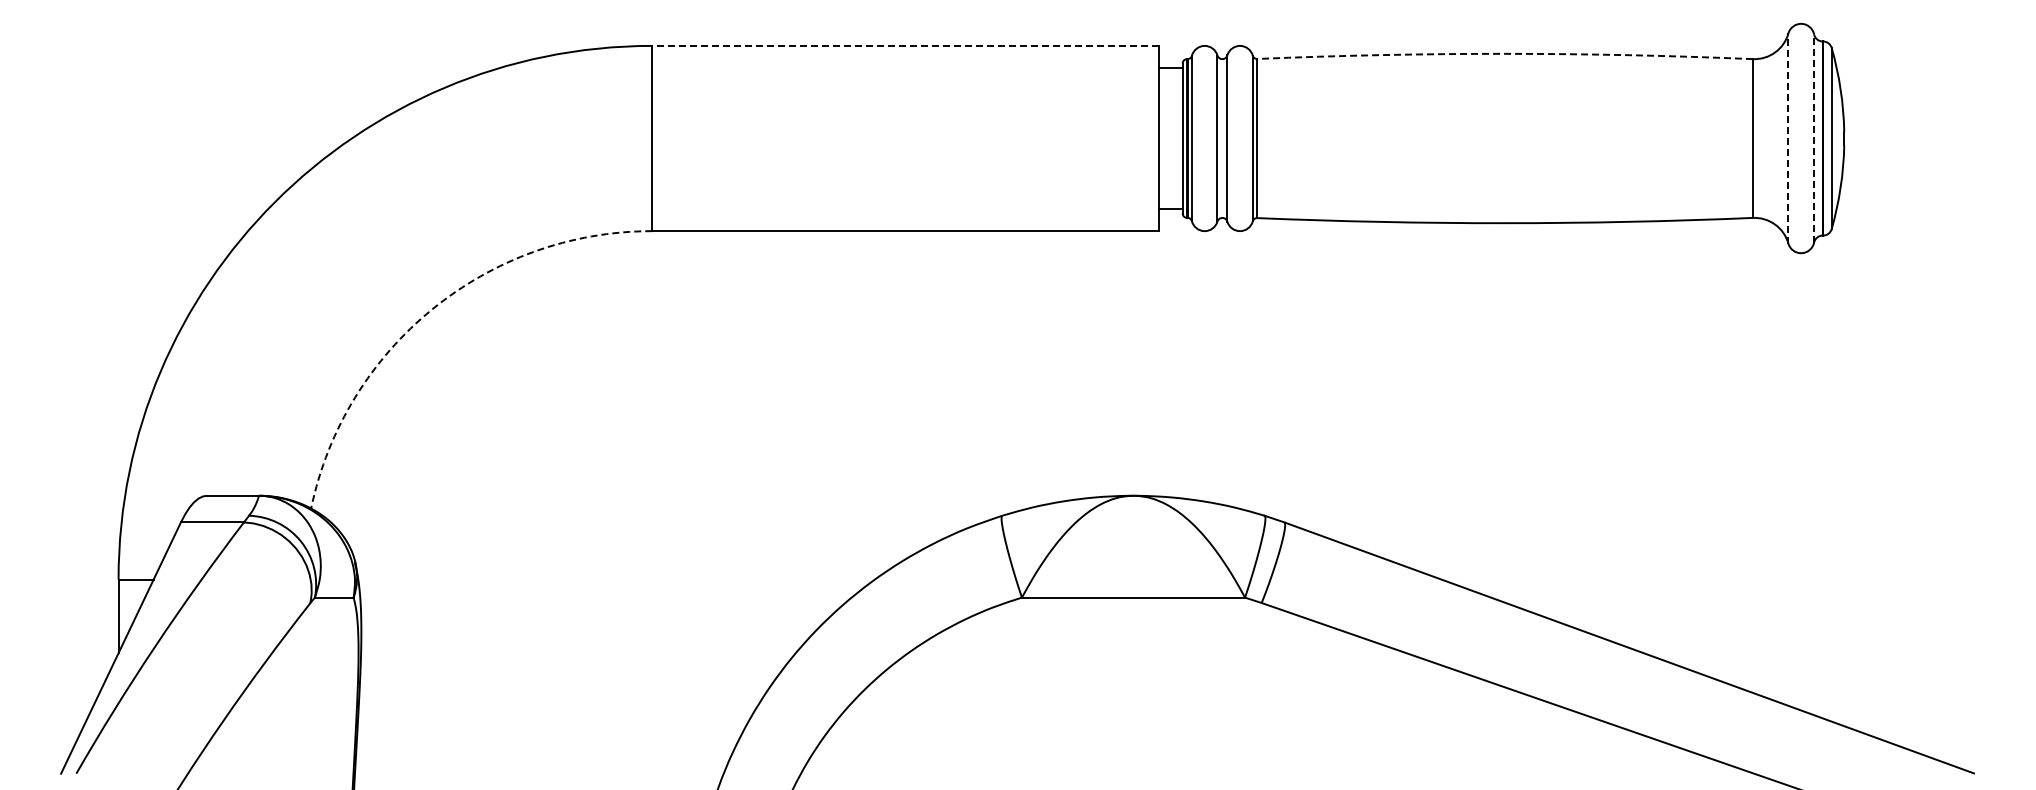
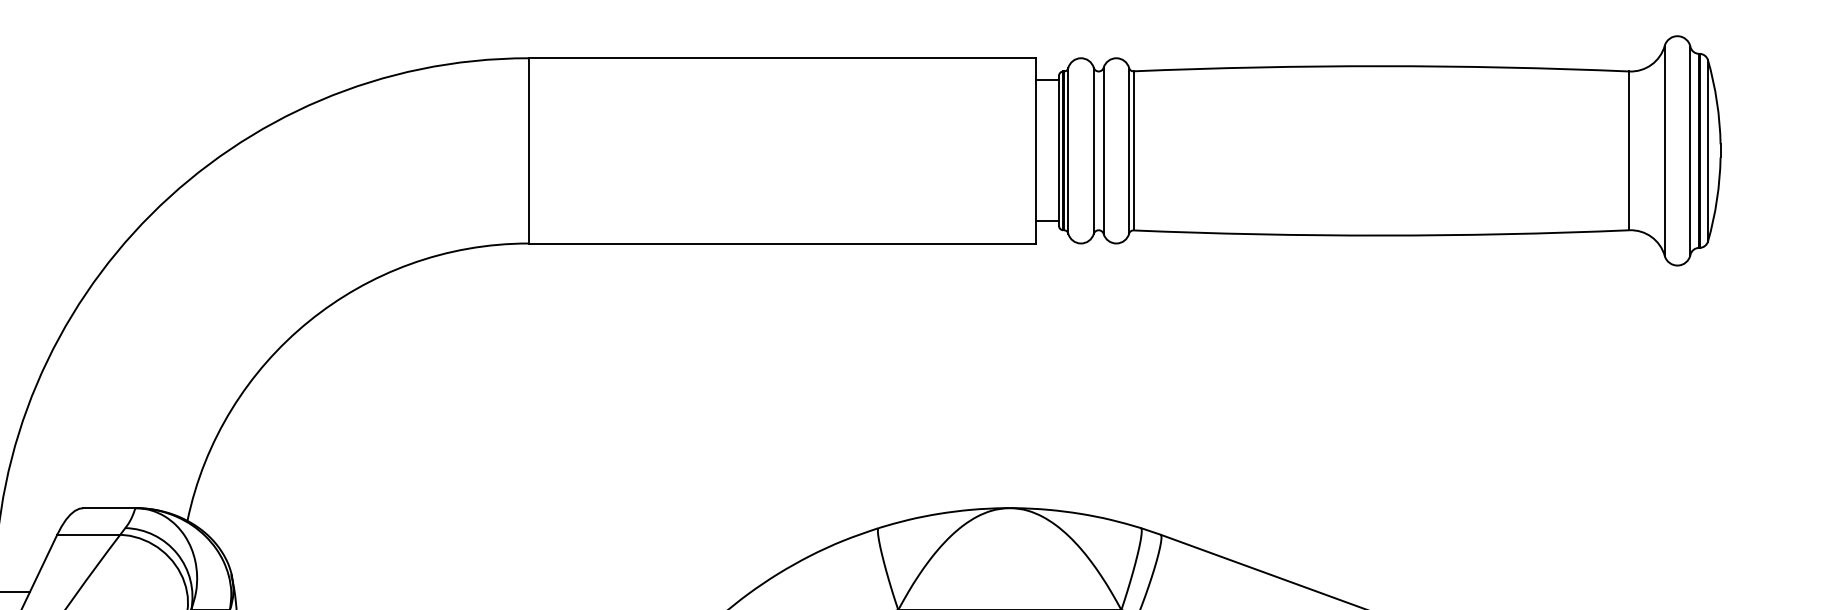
line: (905, 45) -> (781, 57), dashed -> solid
arc: (1505, 53) -> (1381, 65), dashed -> solid
line: (1788, 138) -> (1664, 150), dashed -> solid
line: (1814, 138) -> (1690, 150), dashed -> solid
arc: (432, 309) -> (308, 321), dashed -> solid

